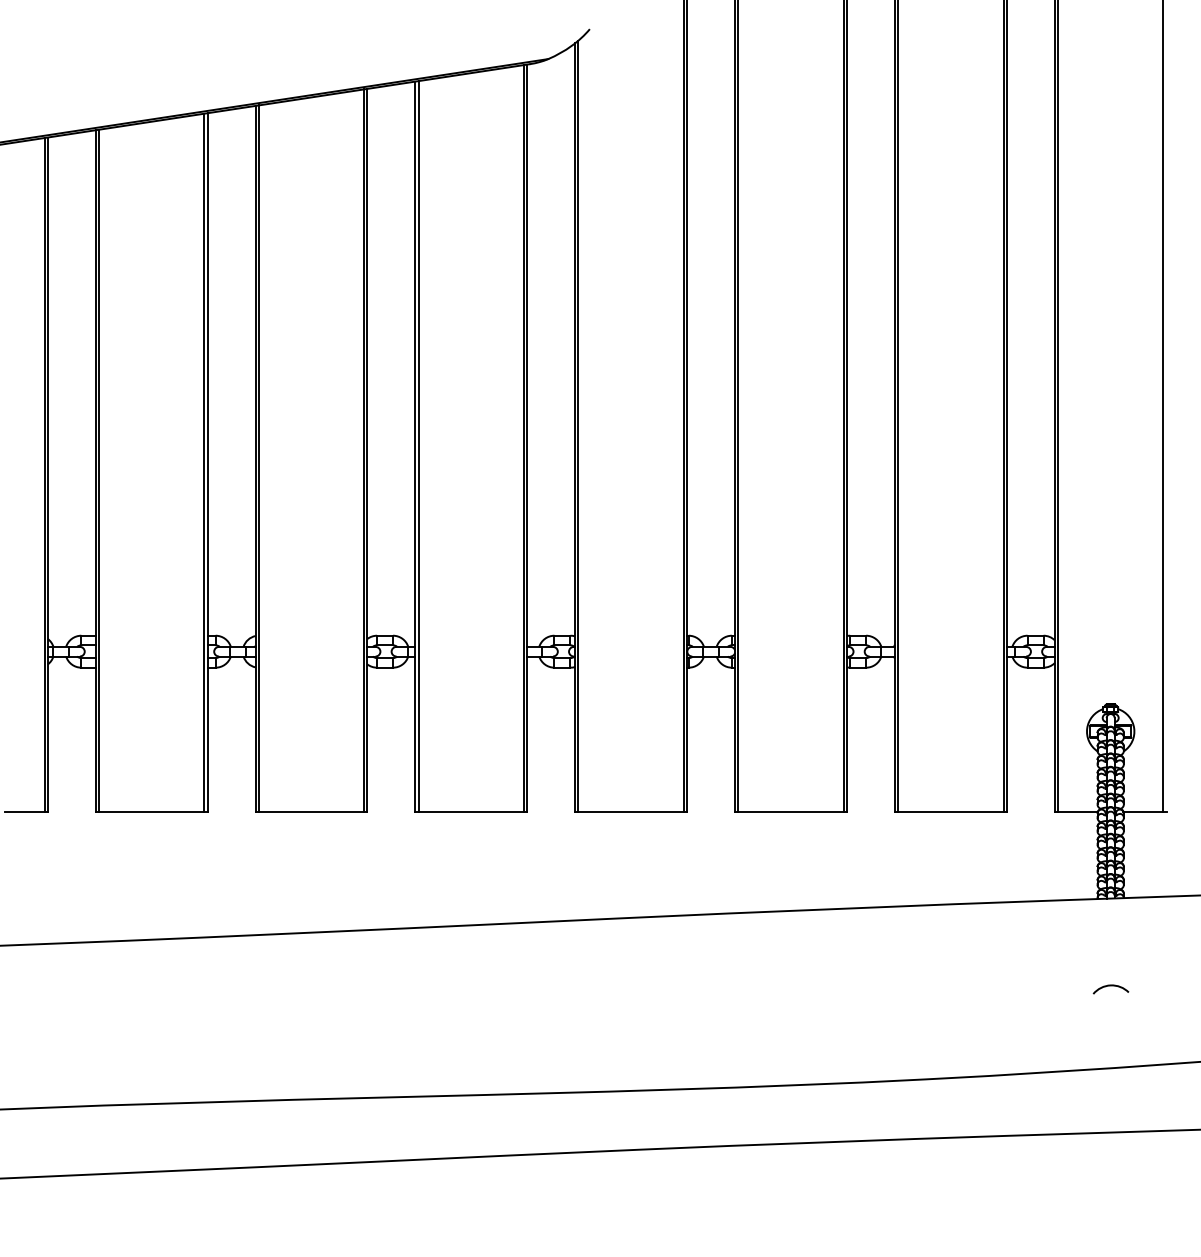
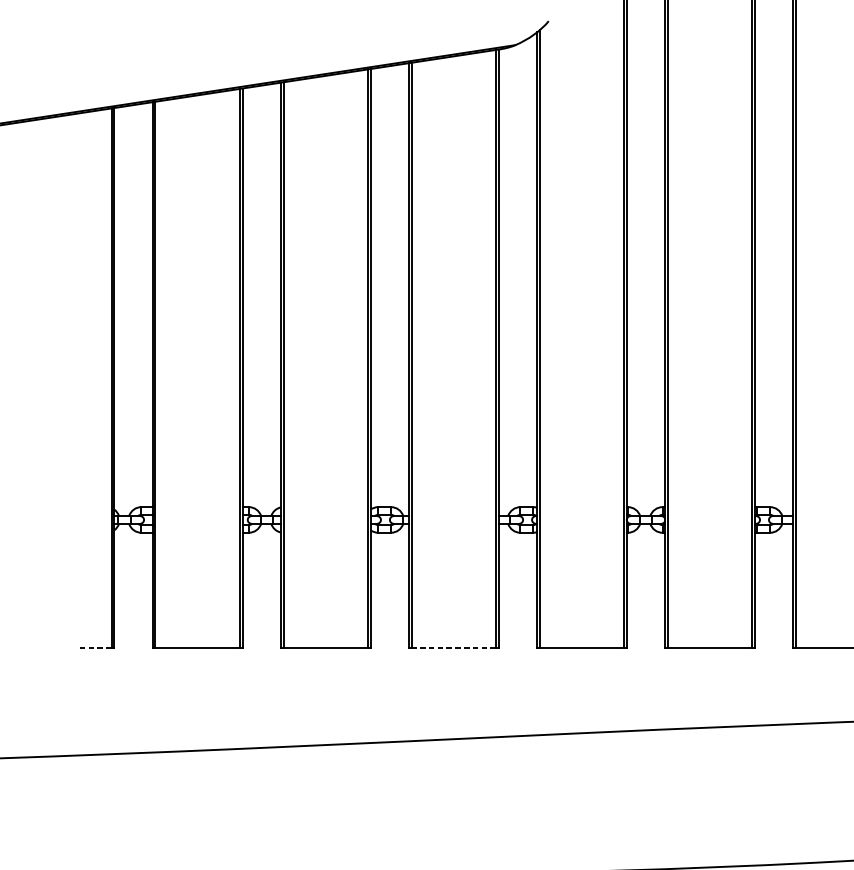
line: (24, 811) -> (95, 647), solid -> dashed
line: (471, 811) -> (453, 647), solid -> dashed

